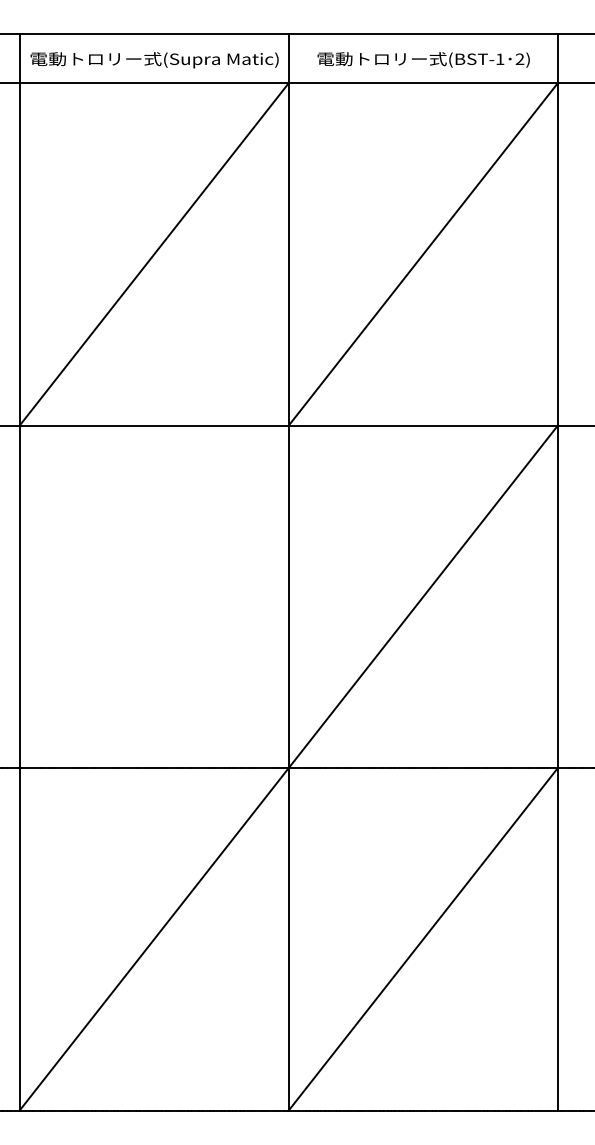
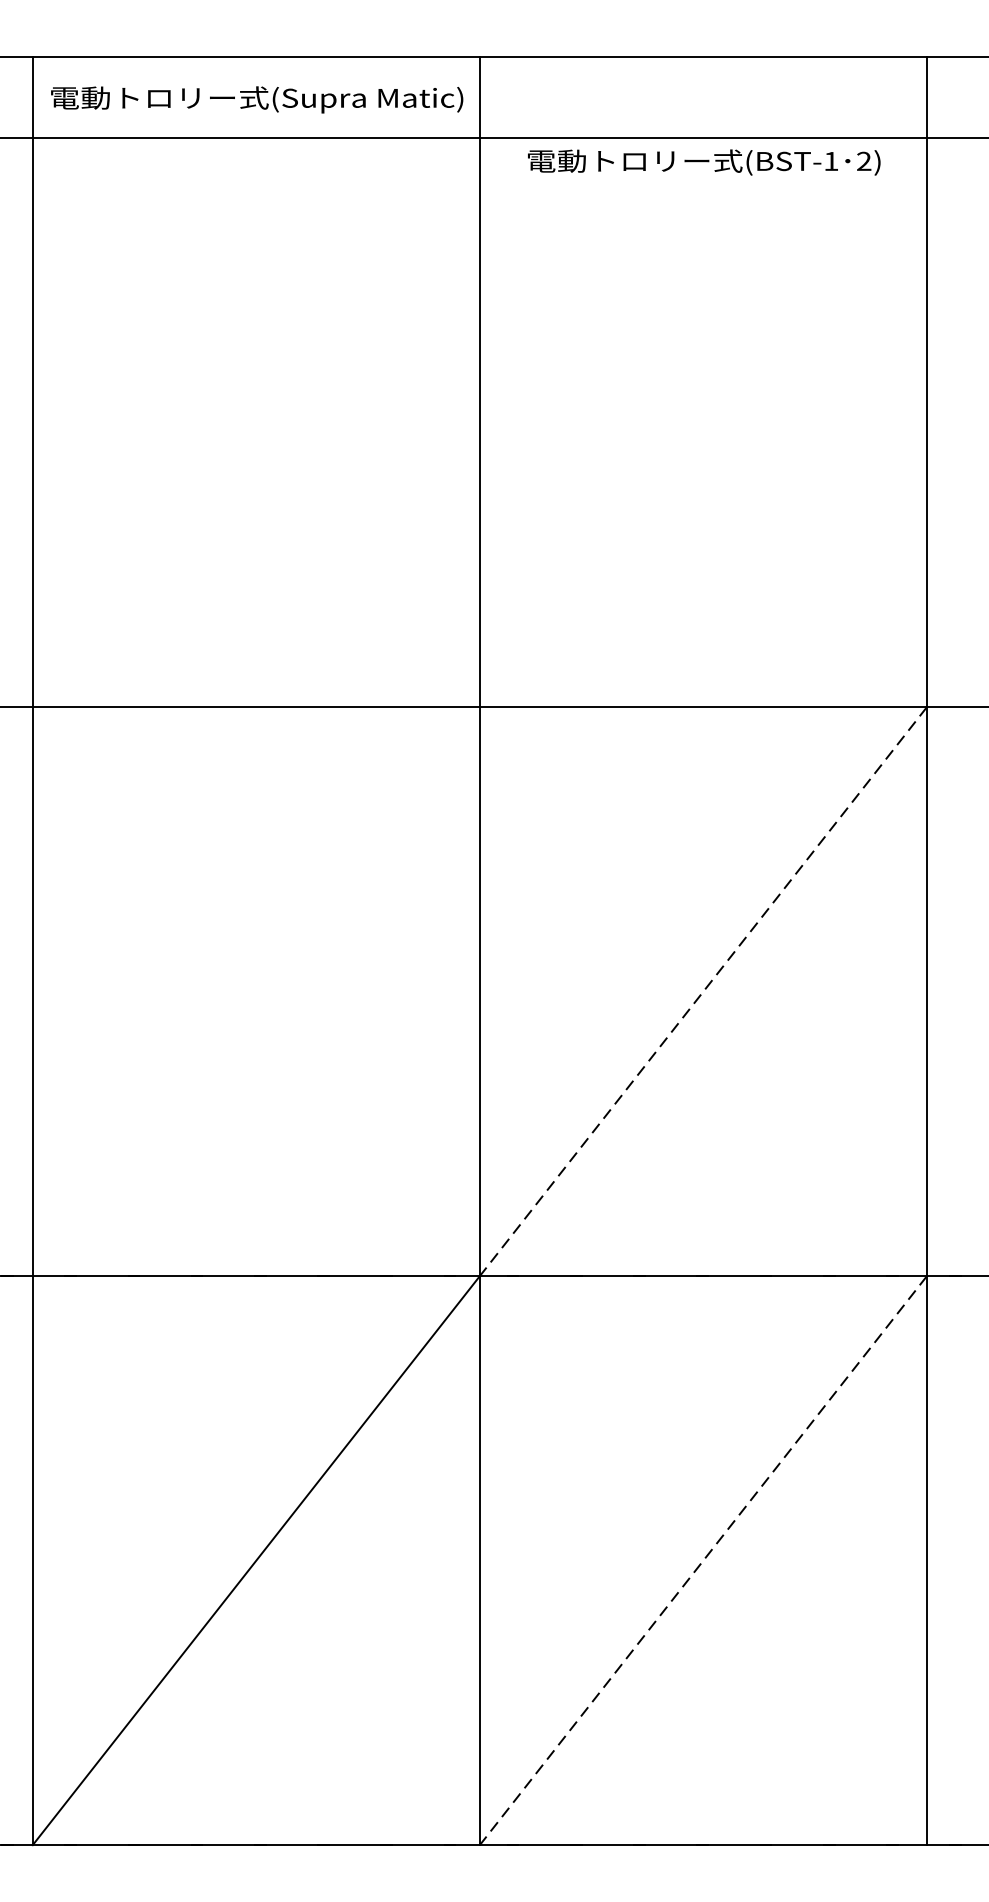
text: (423, 59) -> (703, 161), moved
line: (153, 254) -> (255, 422), removed
line: (422, 254) -> (702, 422), removed
line: (423, 596) -> (703, 990), solid -> dashed
line: (423, 939) -> (703, 1560), solid -> dashed

